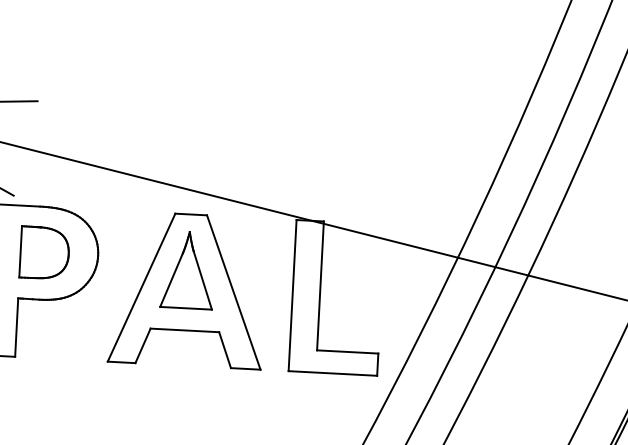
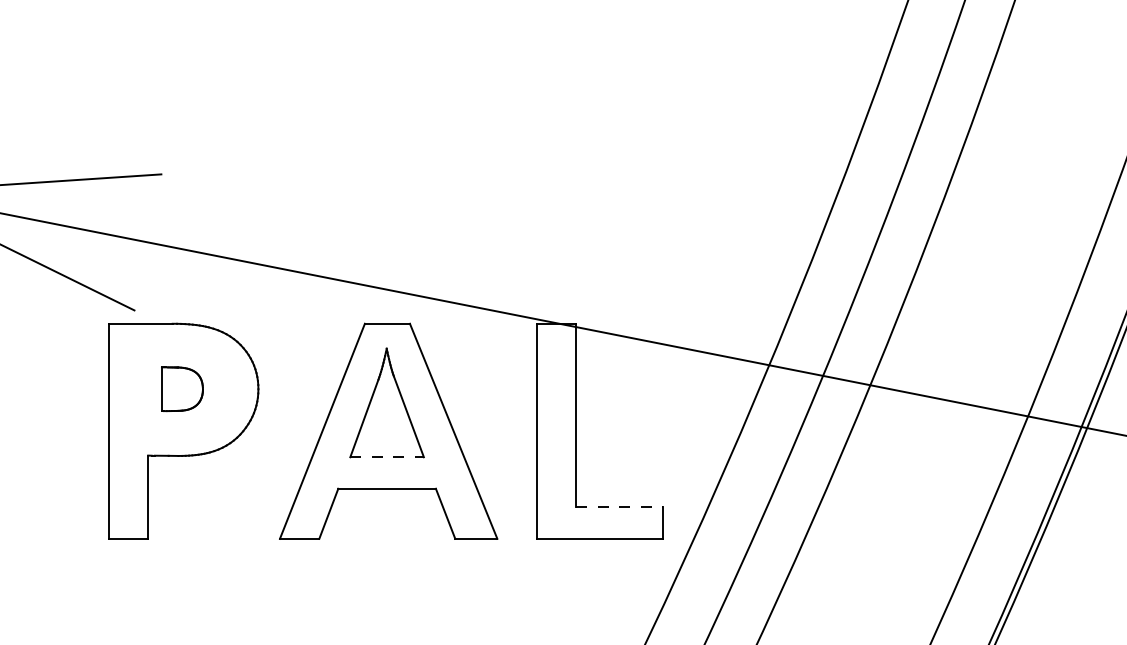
part: (44, 252) -> (182, 388), size x0.6
line: (186, 308) -> (387, 457), solid -> dashed
line: (347, 352) -> (619, 507), solid -> dashed

